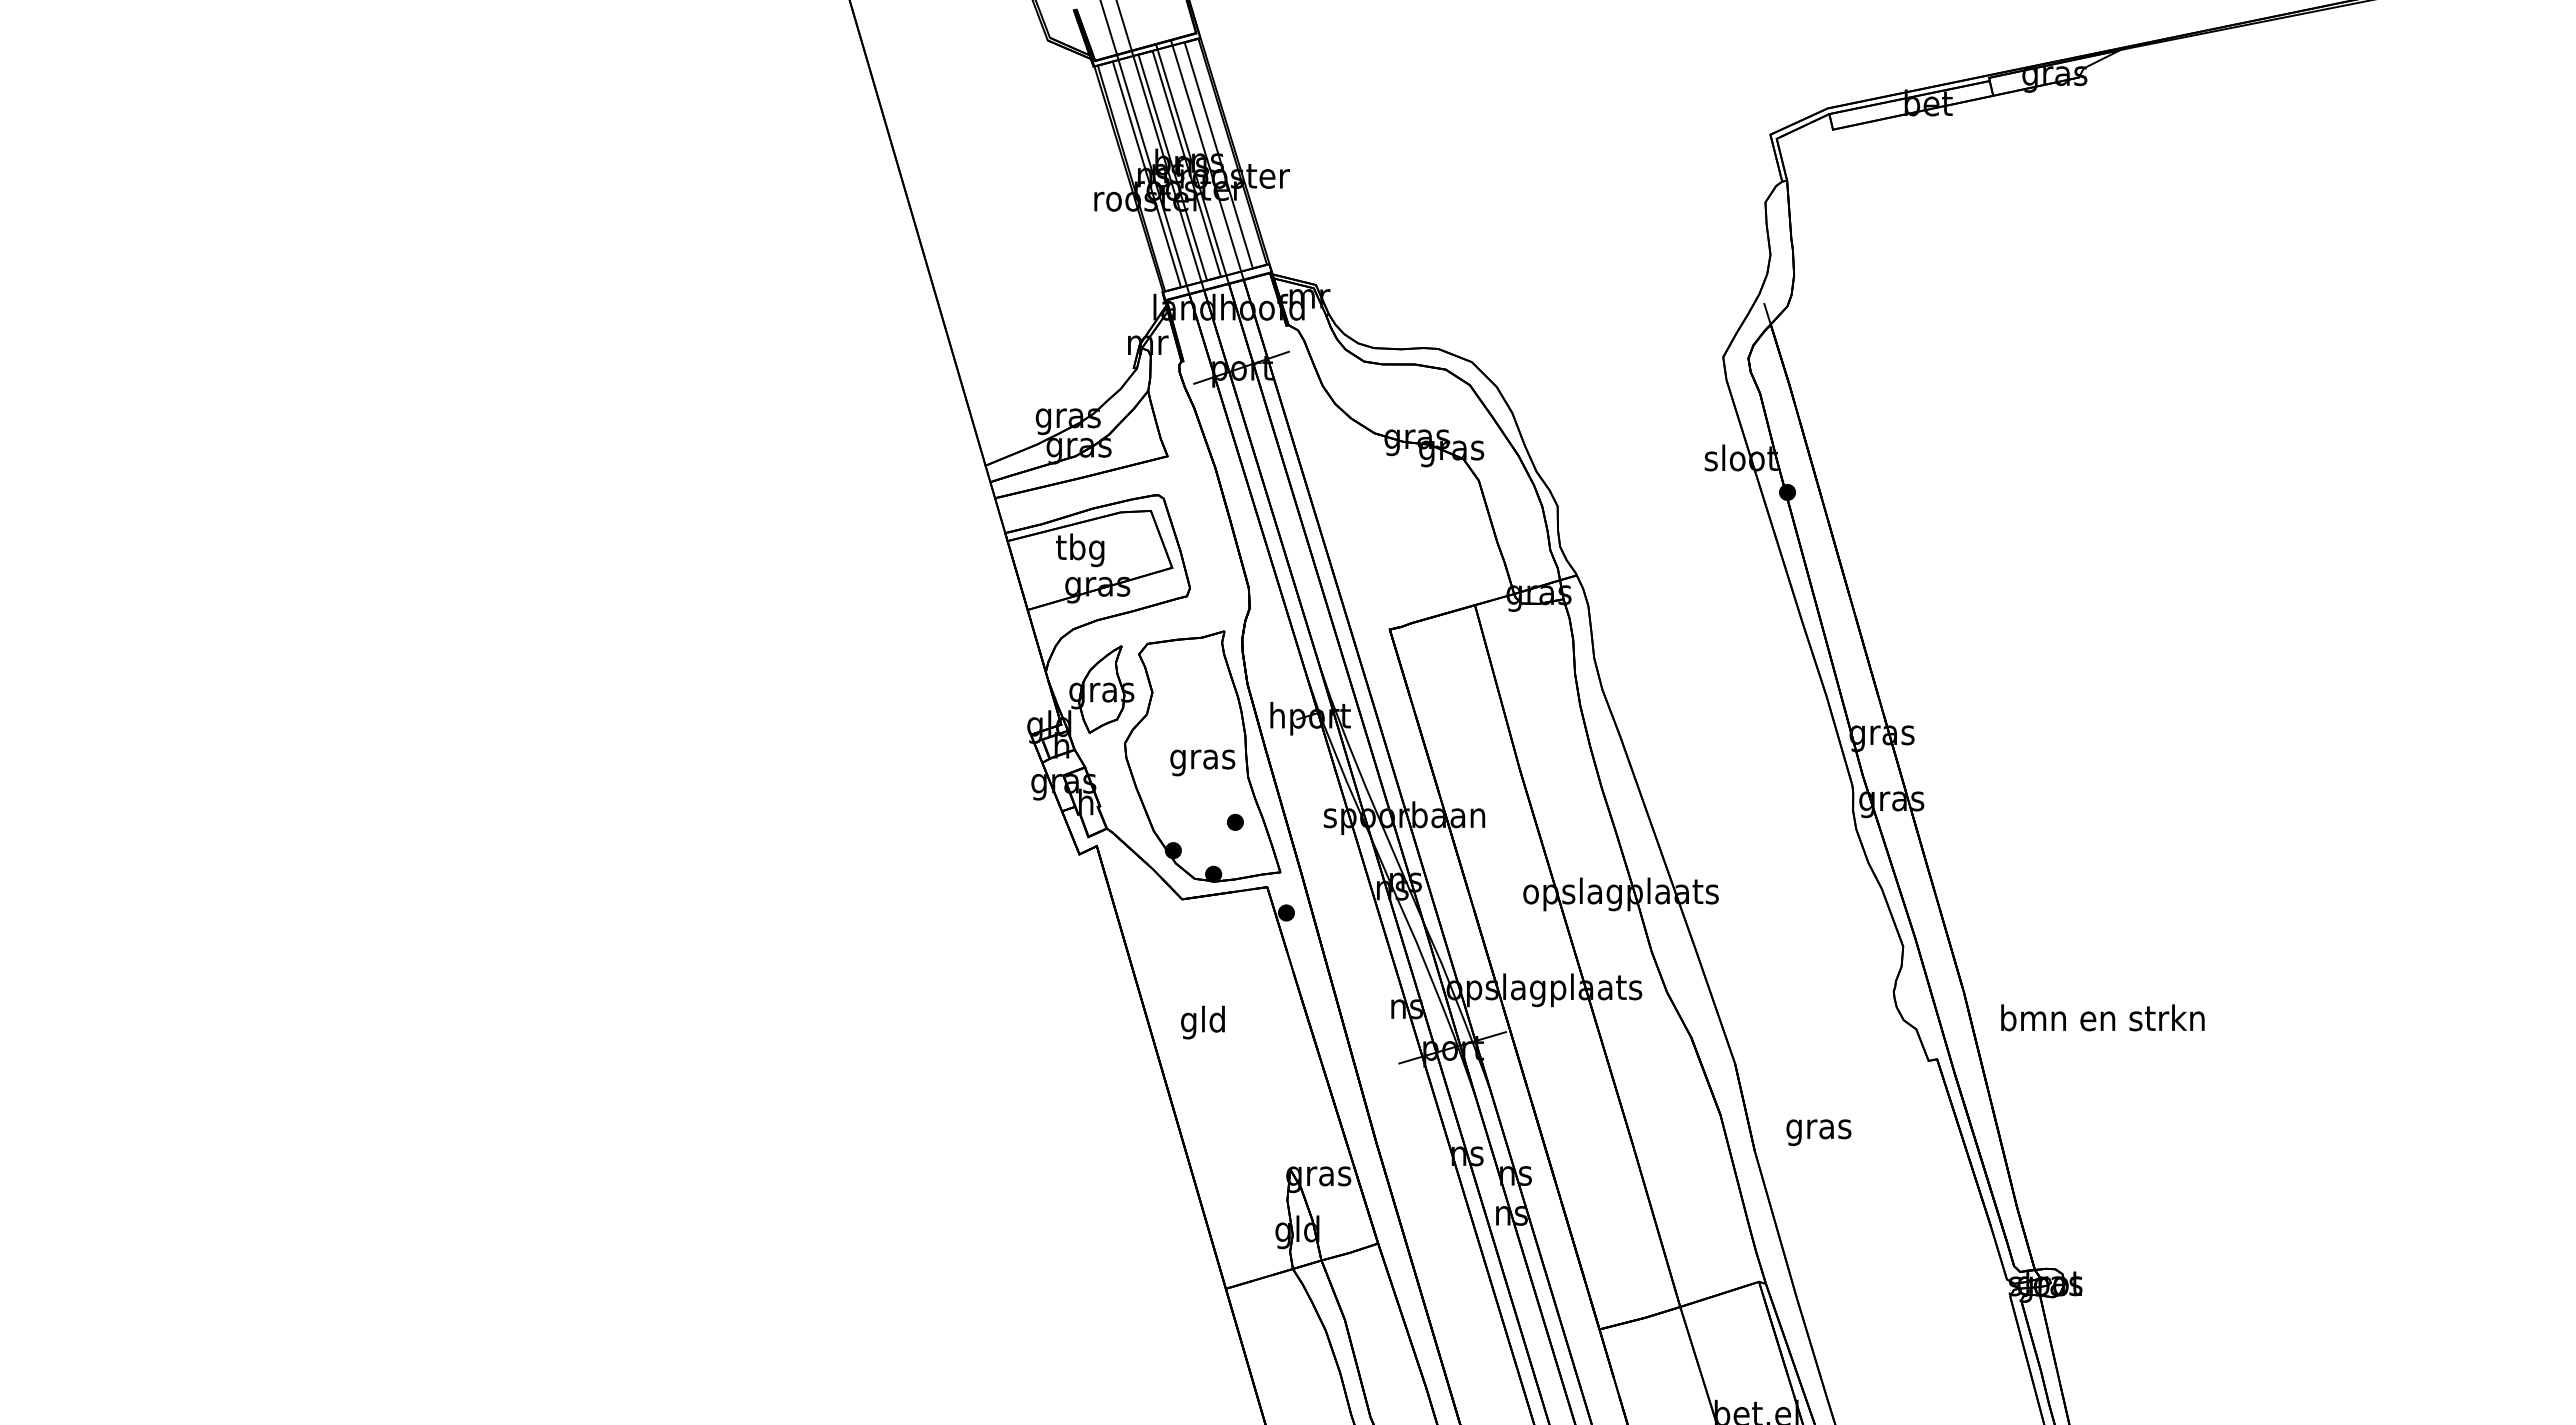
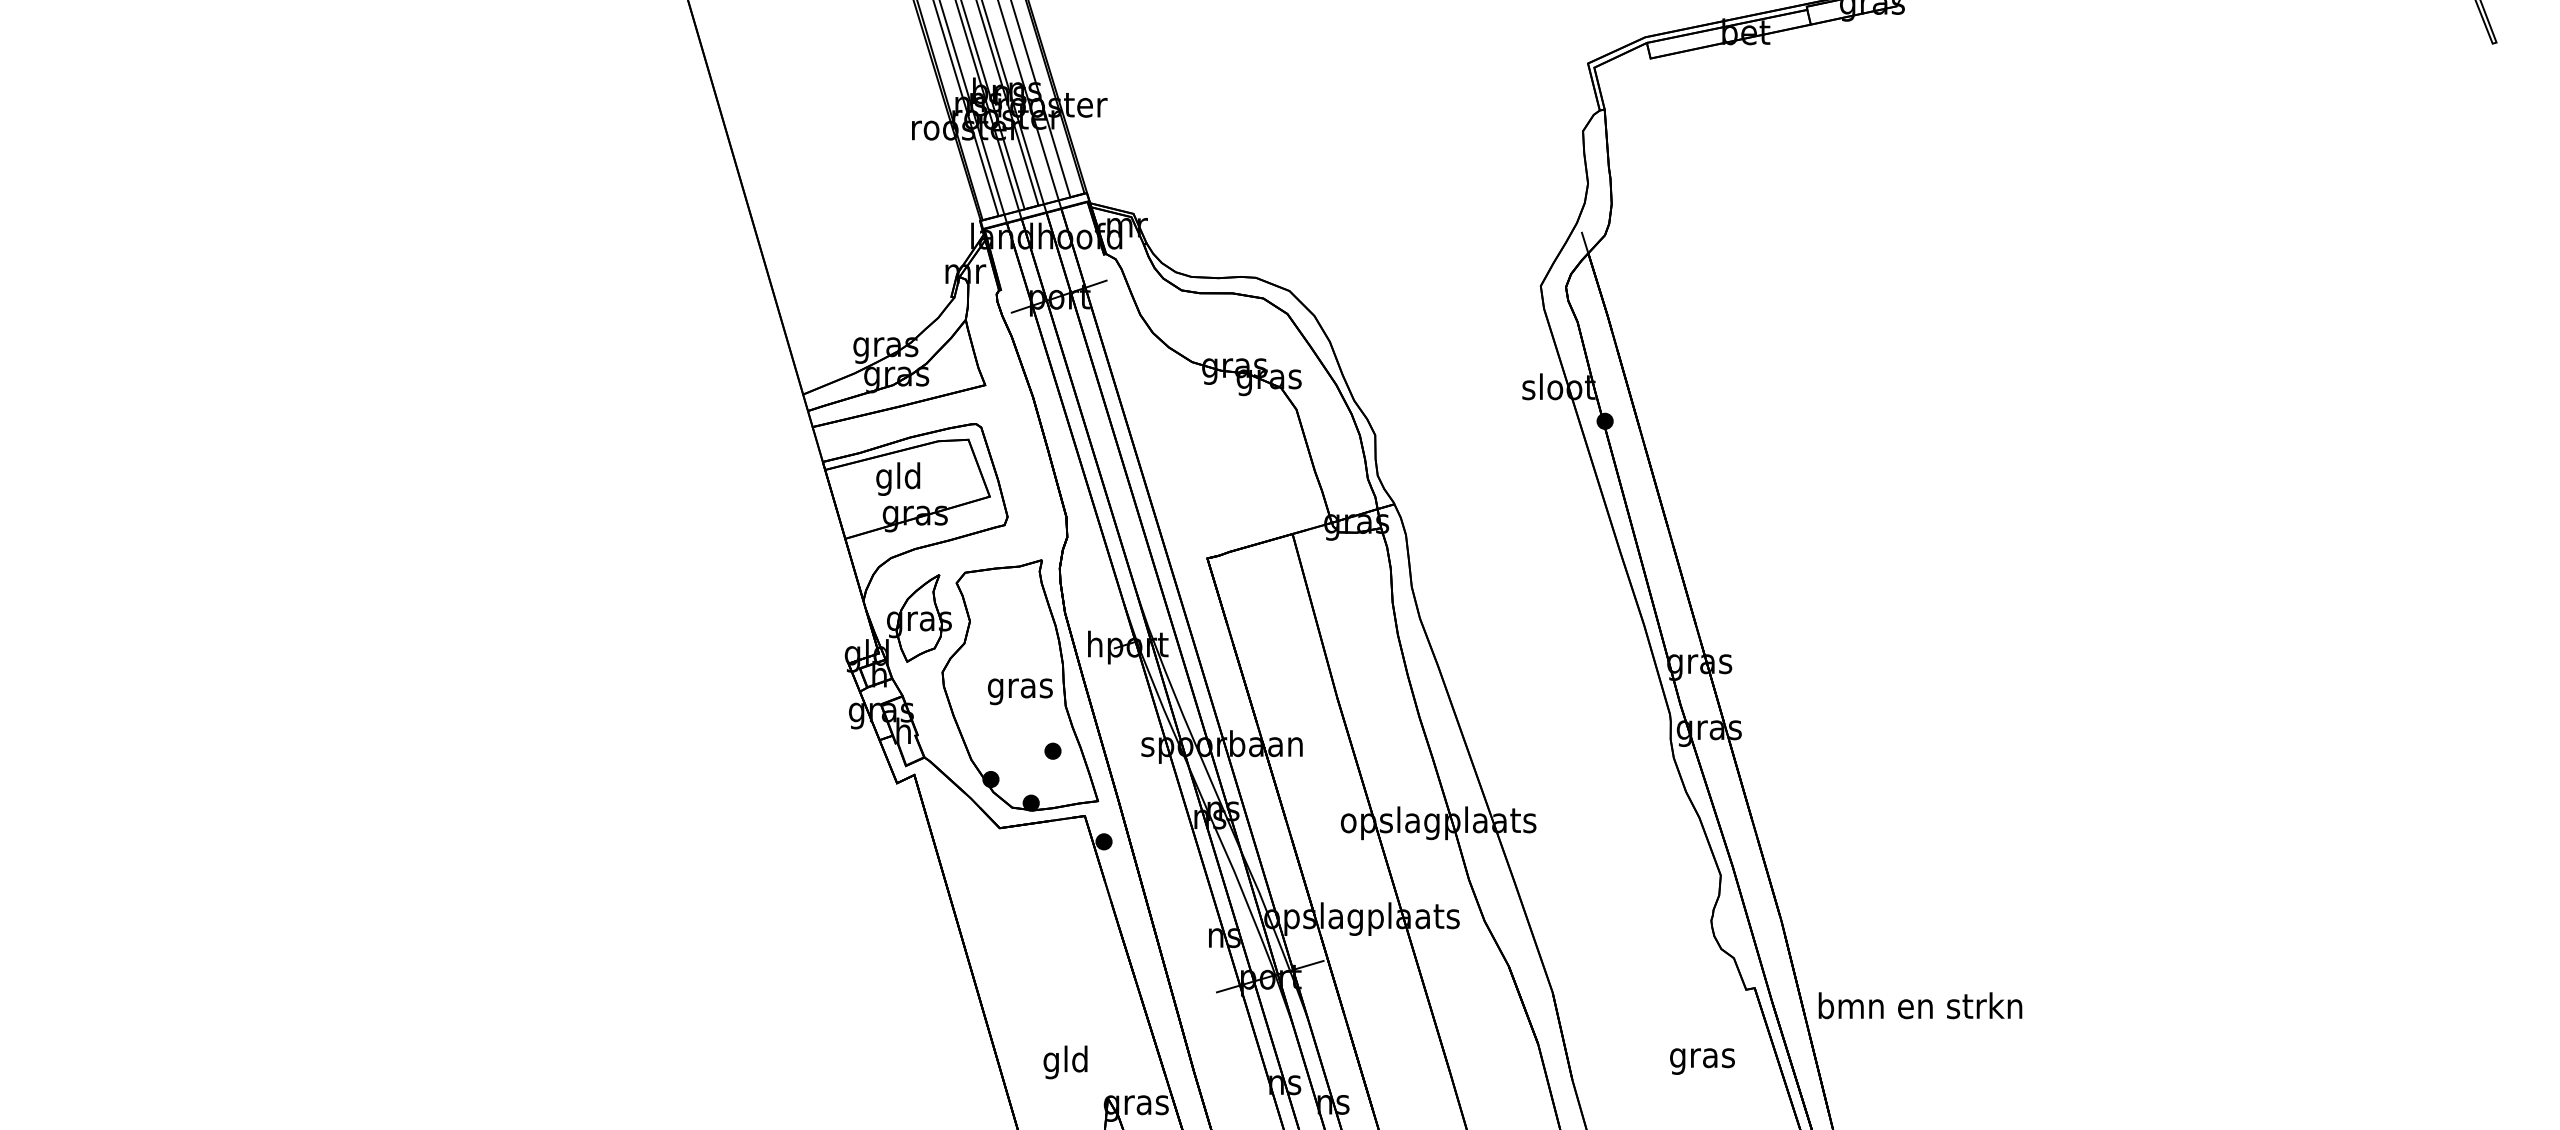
text: (1080, 550) -> (898, 479), tbg -> gld
text: (2102, 1017) -> (1920, 1005), moved
text: (1202, 1022) -> (1065, 1062), moved
text: (1818, 1132) -> (1702, 1061), moved

